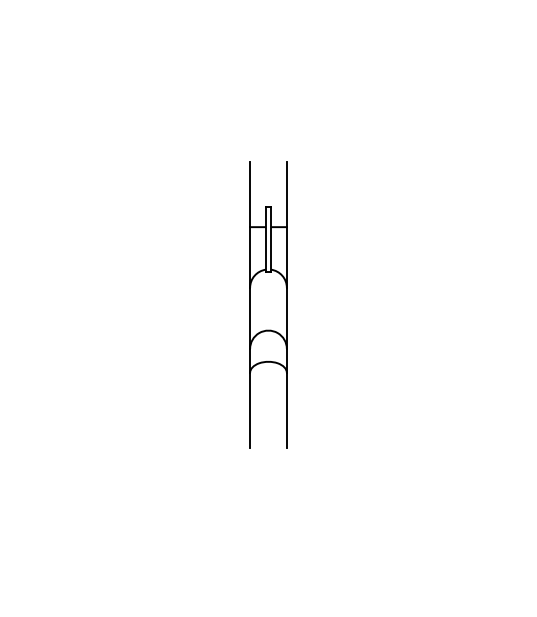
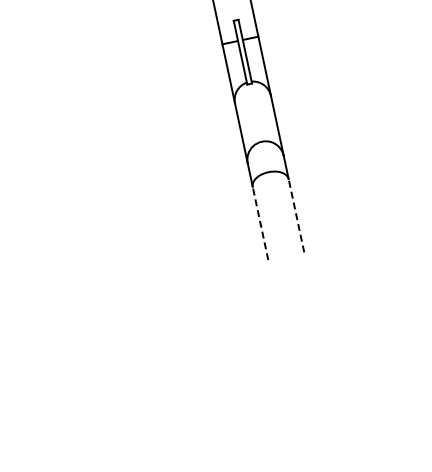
line: (250, 409) -> (260, 222), solid -> dashed
line: (286, 409) -> (295, 215), solid -> dashed

